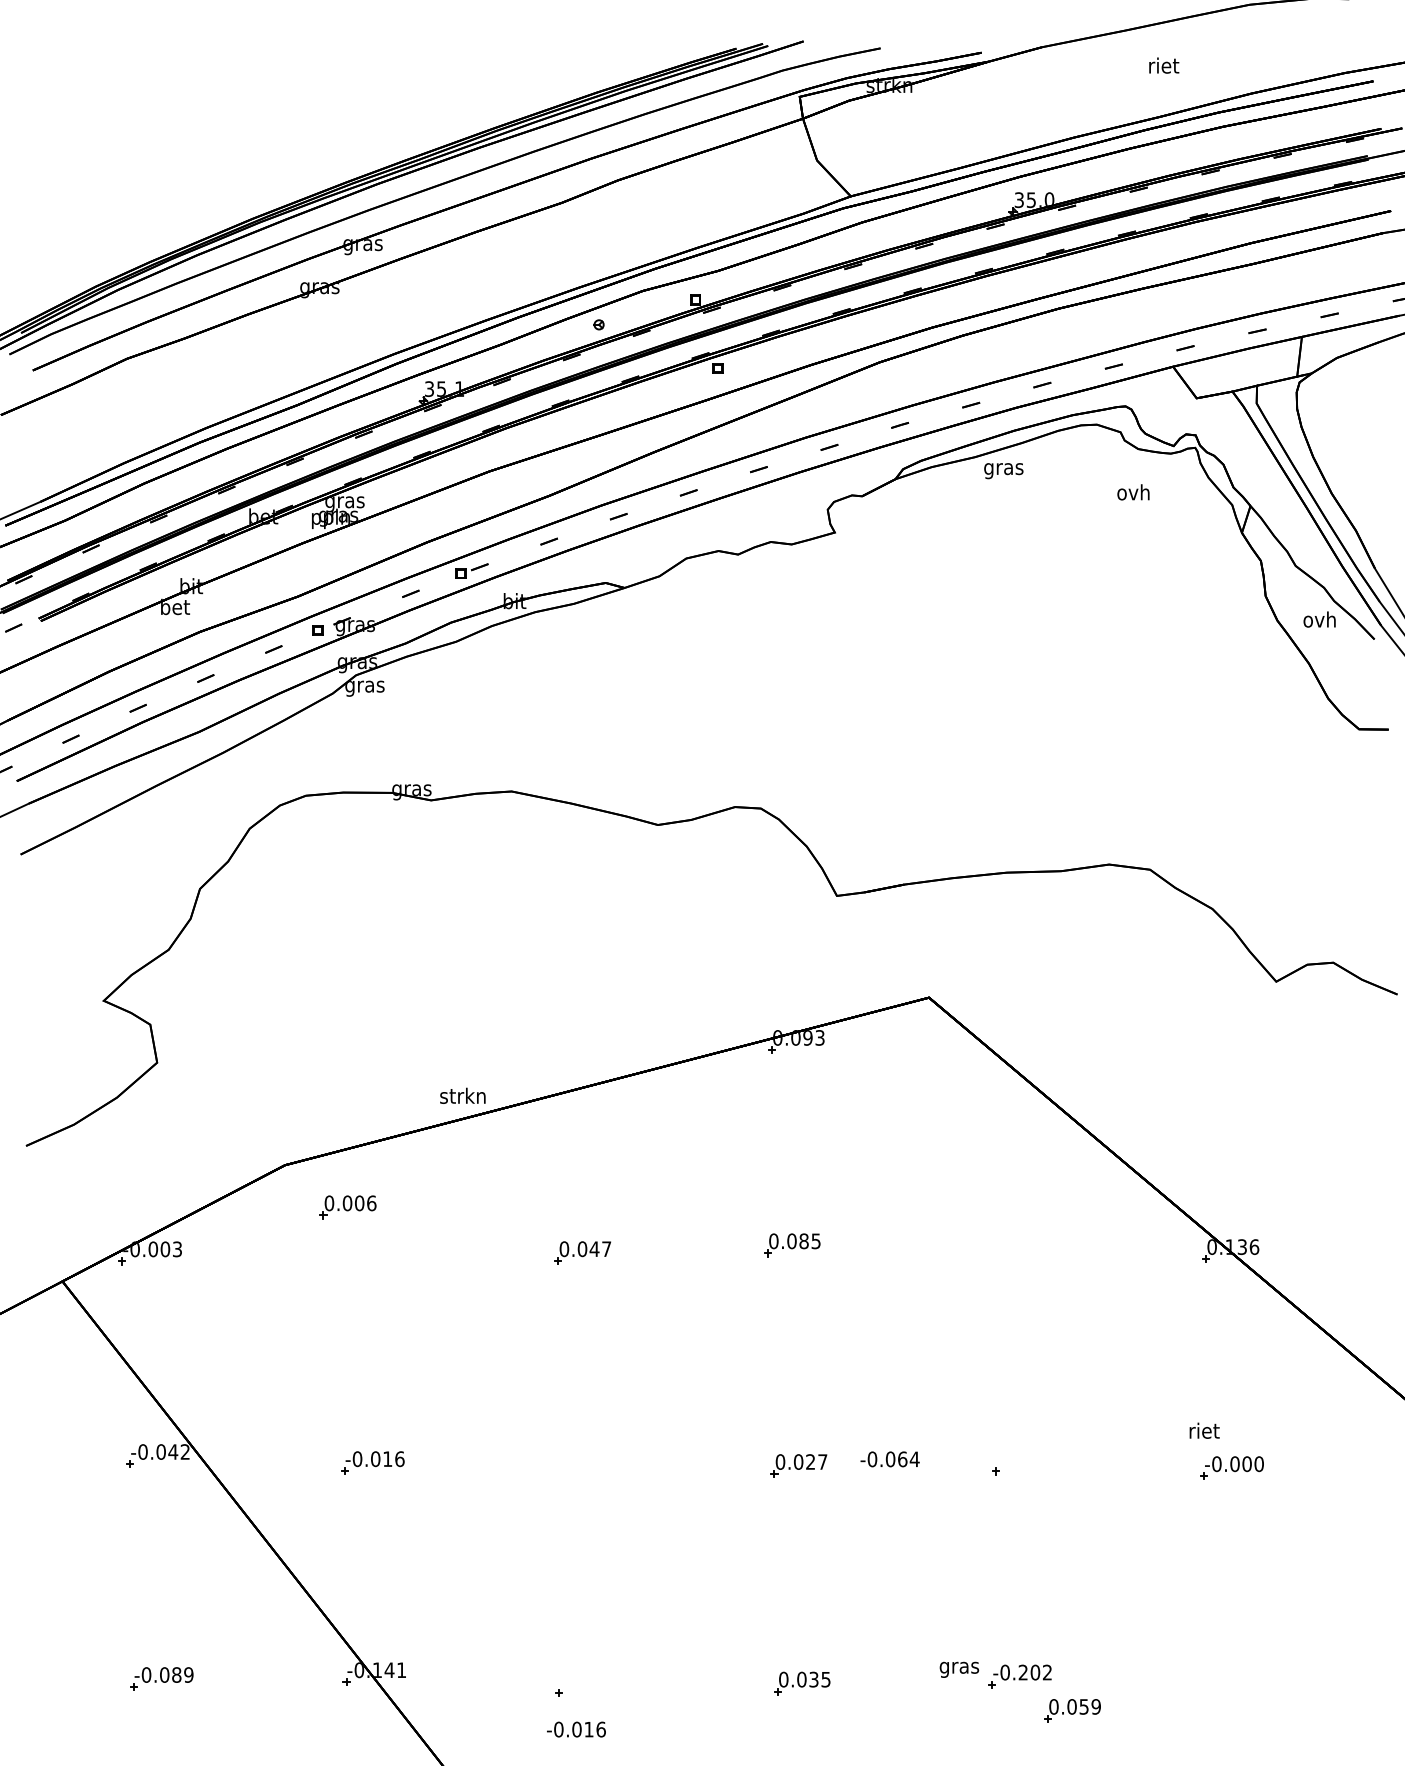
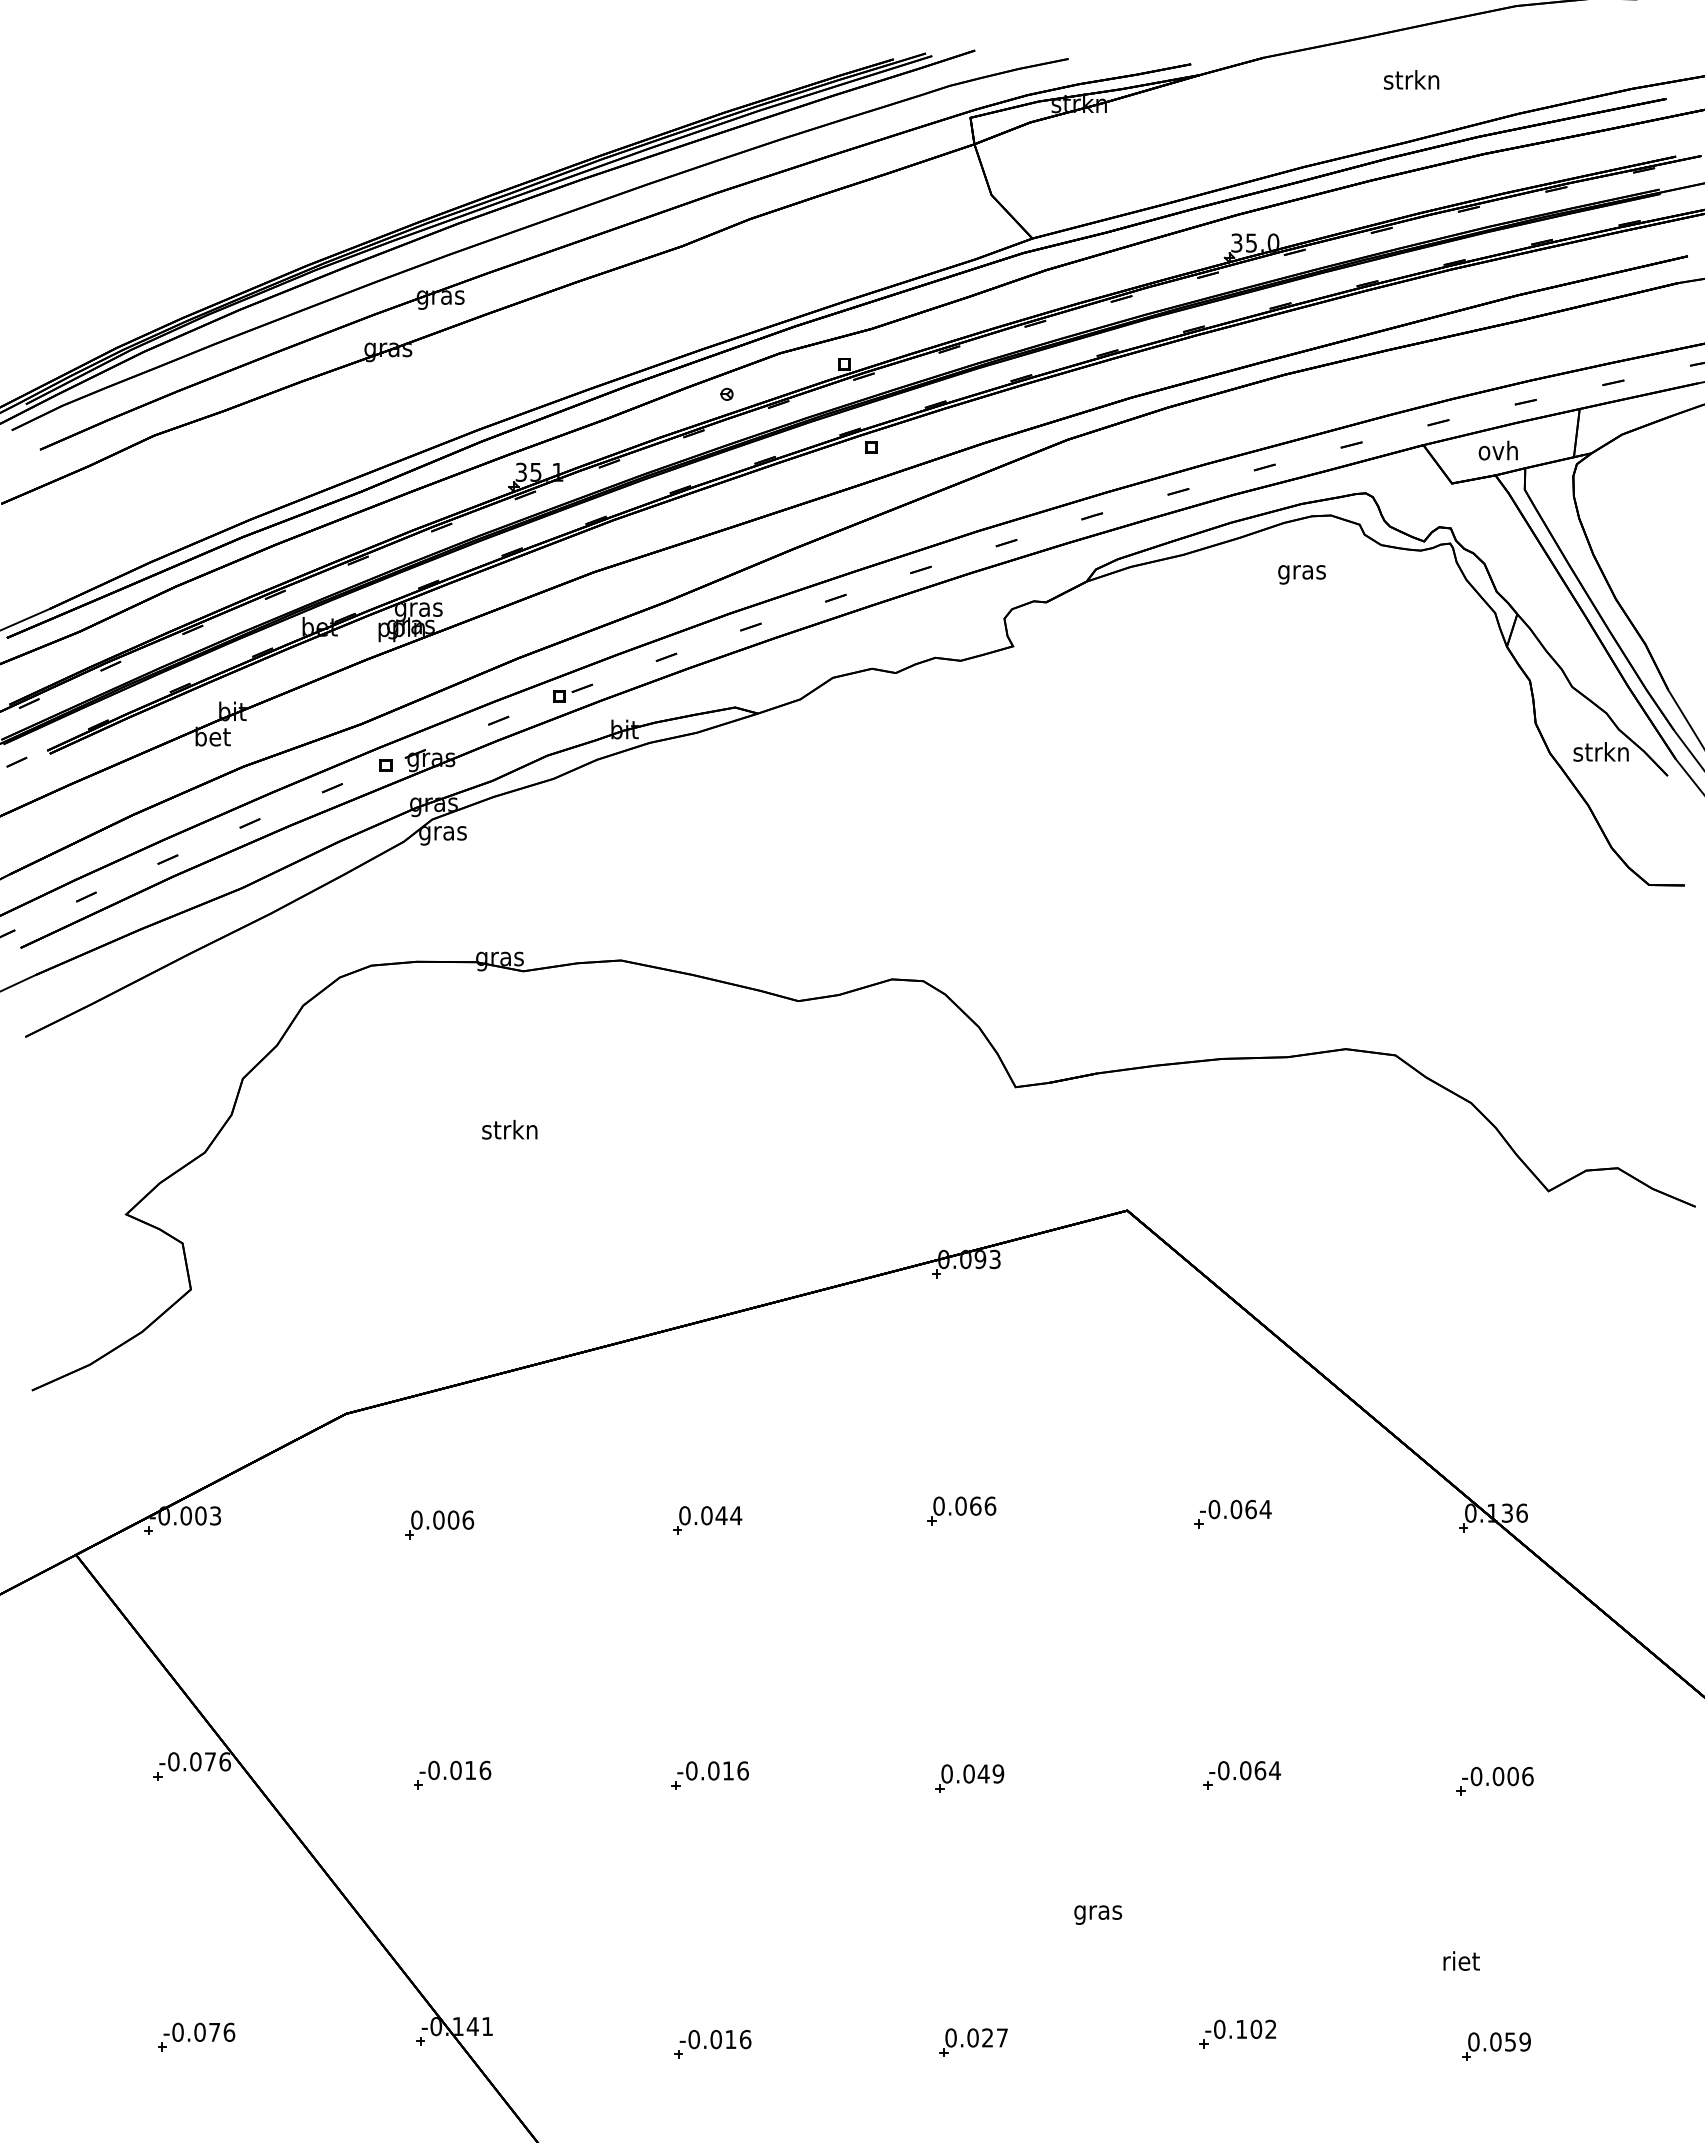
text: (1163, 65) -> (1411, 79), riet -> strkn
text: (1003, 470) -> (1301, 574), moved
text: (1132, 492) -> (1497, 450), moved
text: (1319, 619) -> (1600, 751), ovh -> strkn
text: (462, 1095) -> (509, 1129), moved
part: (348, 1206) -> (439, 1524), moved
text: (810, 1240) -> (983, 1505), 0.085 -> 0.066
part: (1015, 1247) -> (1232, 1513), added
text: (606, 1248) -> (736, 1515), 0.047 -> 0.044
text: (1204, 1430) -> (1461, 1960), moved
text: (179, 1451) -> (217, 1761), -0.042 -> -0.076
text: (890, 1459) -> (1245, 1770), moved
text: (816, 1461) -> (990, 1773), 0.027 -> 0.049
part: (584, 1463) -> (709, 1775), added
text: (1258, 1463) -> (1527, 1775), -0.000 -> -0.006
text: (959, 1669) -> (1098, 1914), moved
text: (1023, 1671) -> (1241, 2028), -0.202 -> -0.102
text: (183, 1674) -> (222, 2031), -0.089 -> -0.076
text: (819, 1679) -> (994, 2037), 0.035 -> 0.027
part: (1072, 1710) -> (1496, 2046), moved
text: (576, 1729) -> (715, 2039), moved

